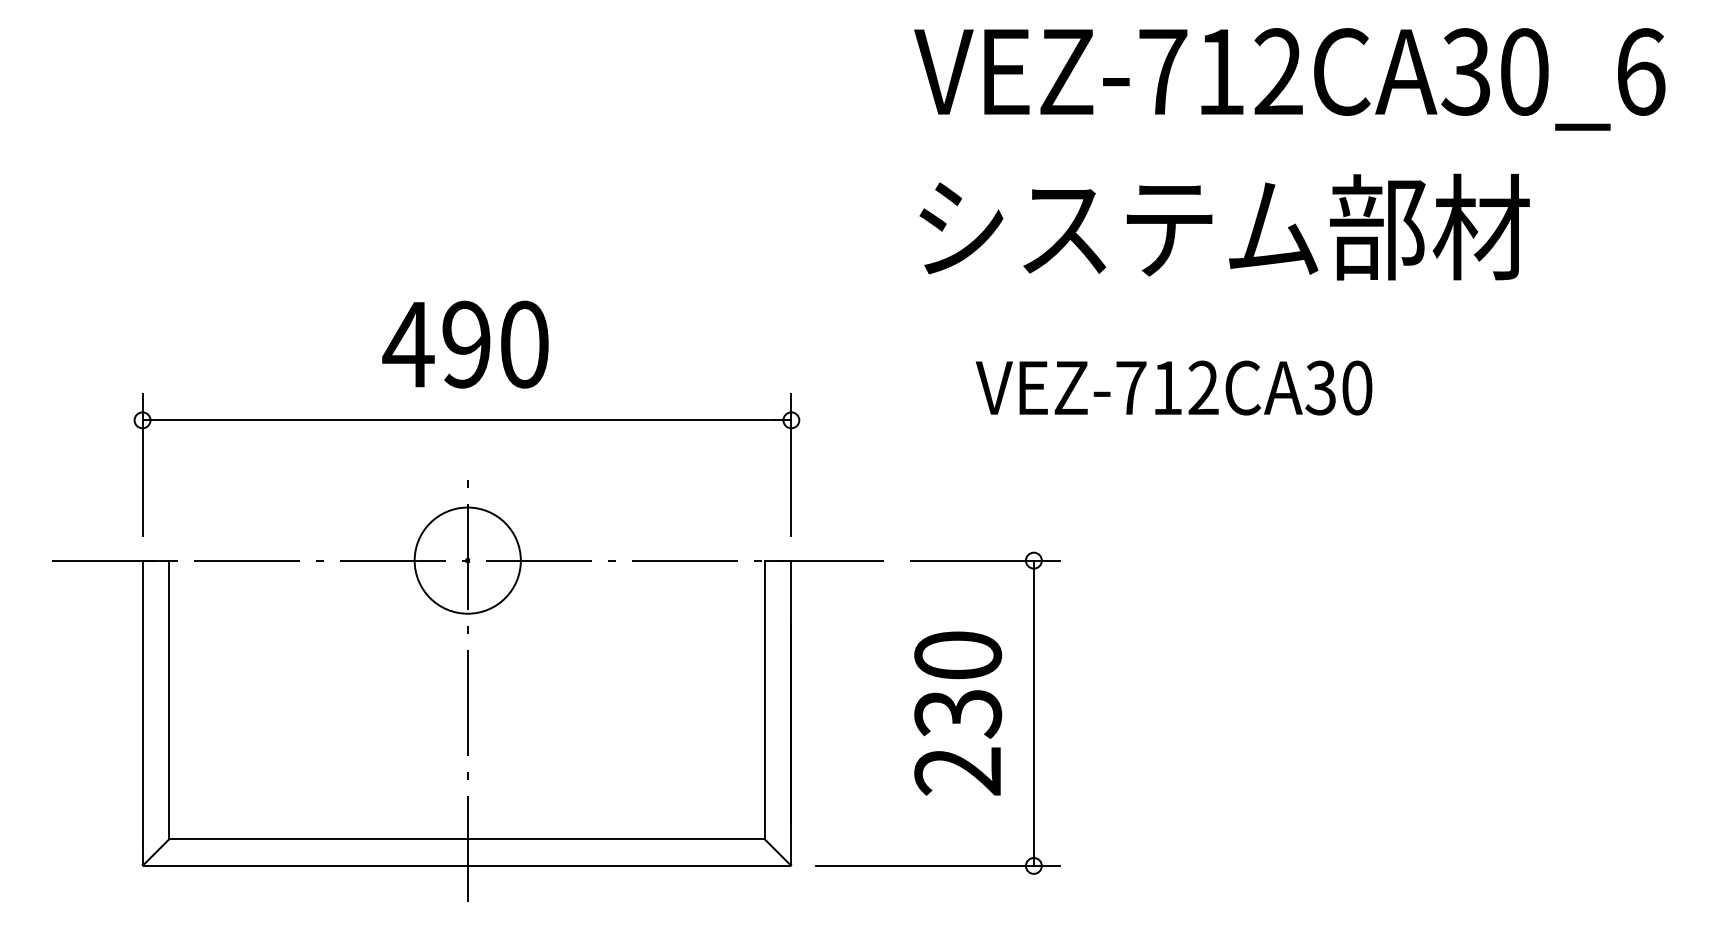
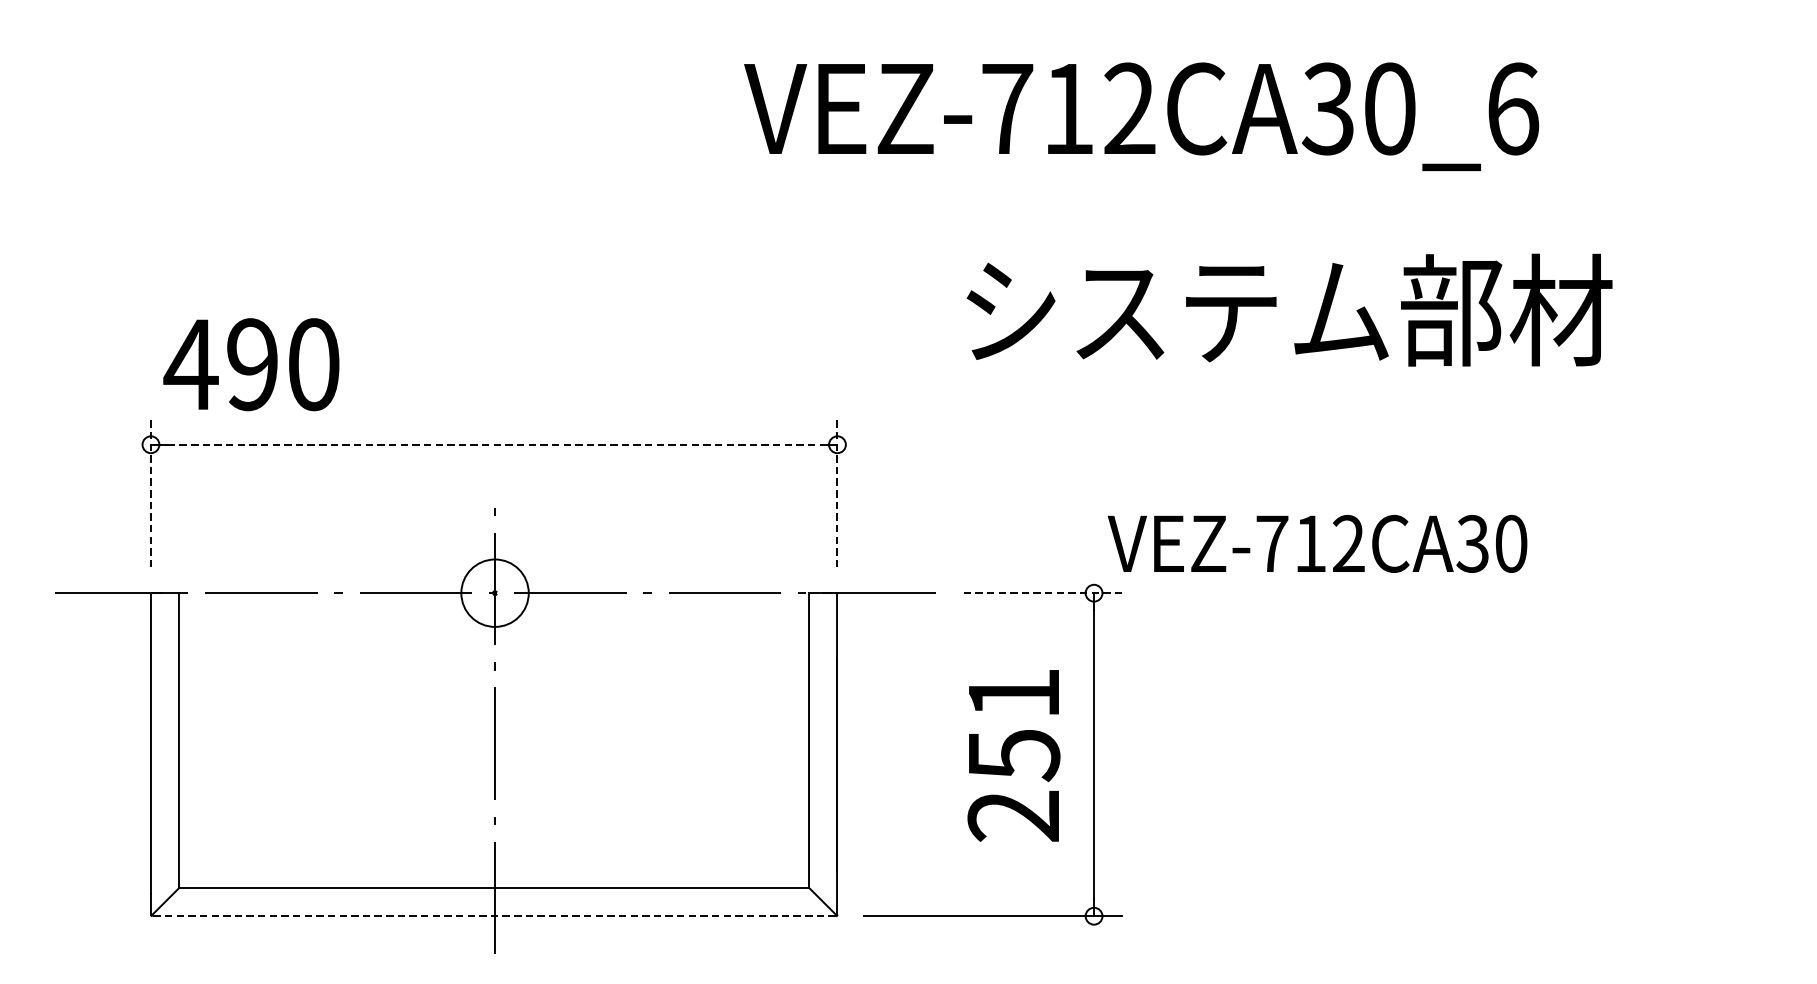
text: (1289, 79) -> (1141, 116), moved
text: (1224, 226) -> (1289, 309), moved
text: (465, 344) -> (251, 364), moved
text: (1174, 387) -> (1317, 543), moved
line: (467, 420) -> (494, 444), solid -> dashed
line: (142, 464) -> (150, 491), solid -> dashed
line: (791, 464) -> (837, 491), solid -> dashed
circle: (467, 560) -> (494, 593), size x0.6
line: (985, 560) -> (1042, 593), solid -> dashed
text: (958, 684) -> (1014, 724), 230 -> 251
line: (466, 865) -> (493, 915), solid -> dashed

